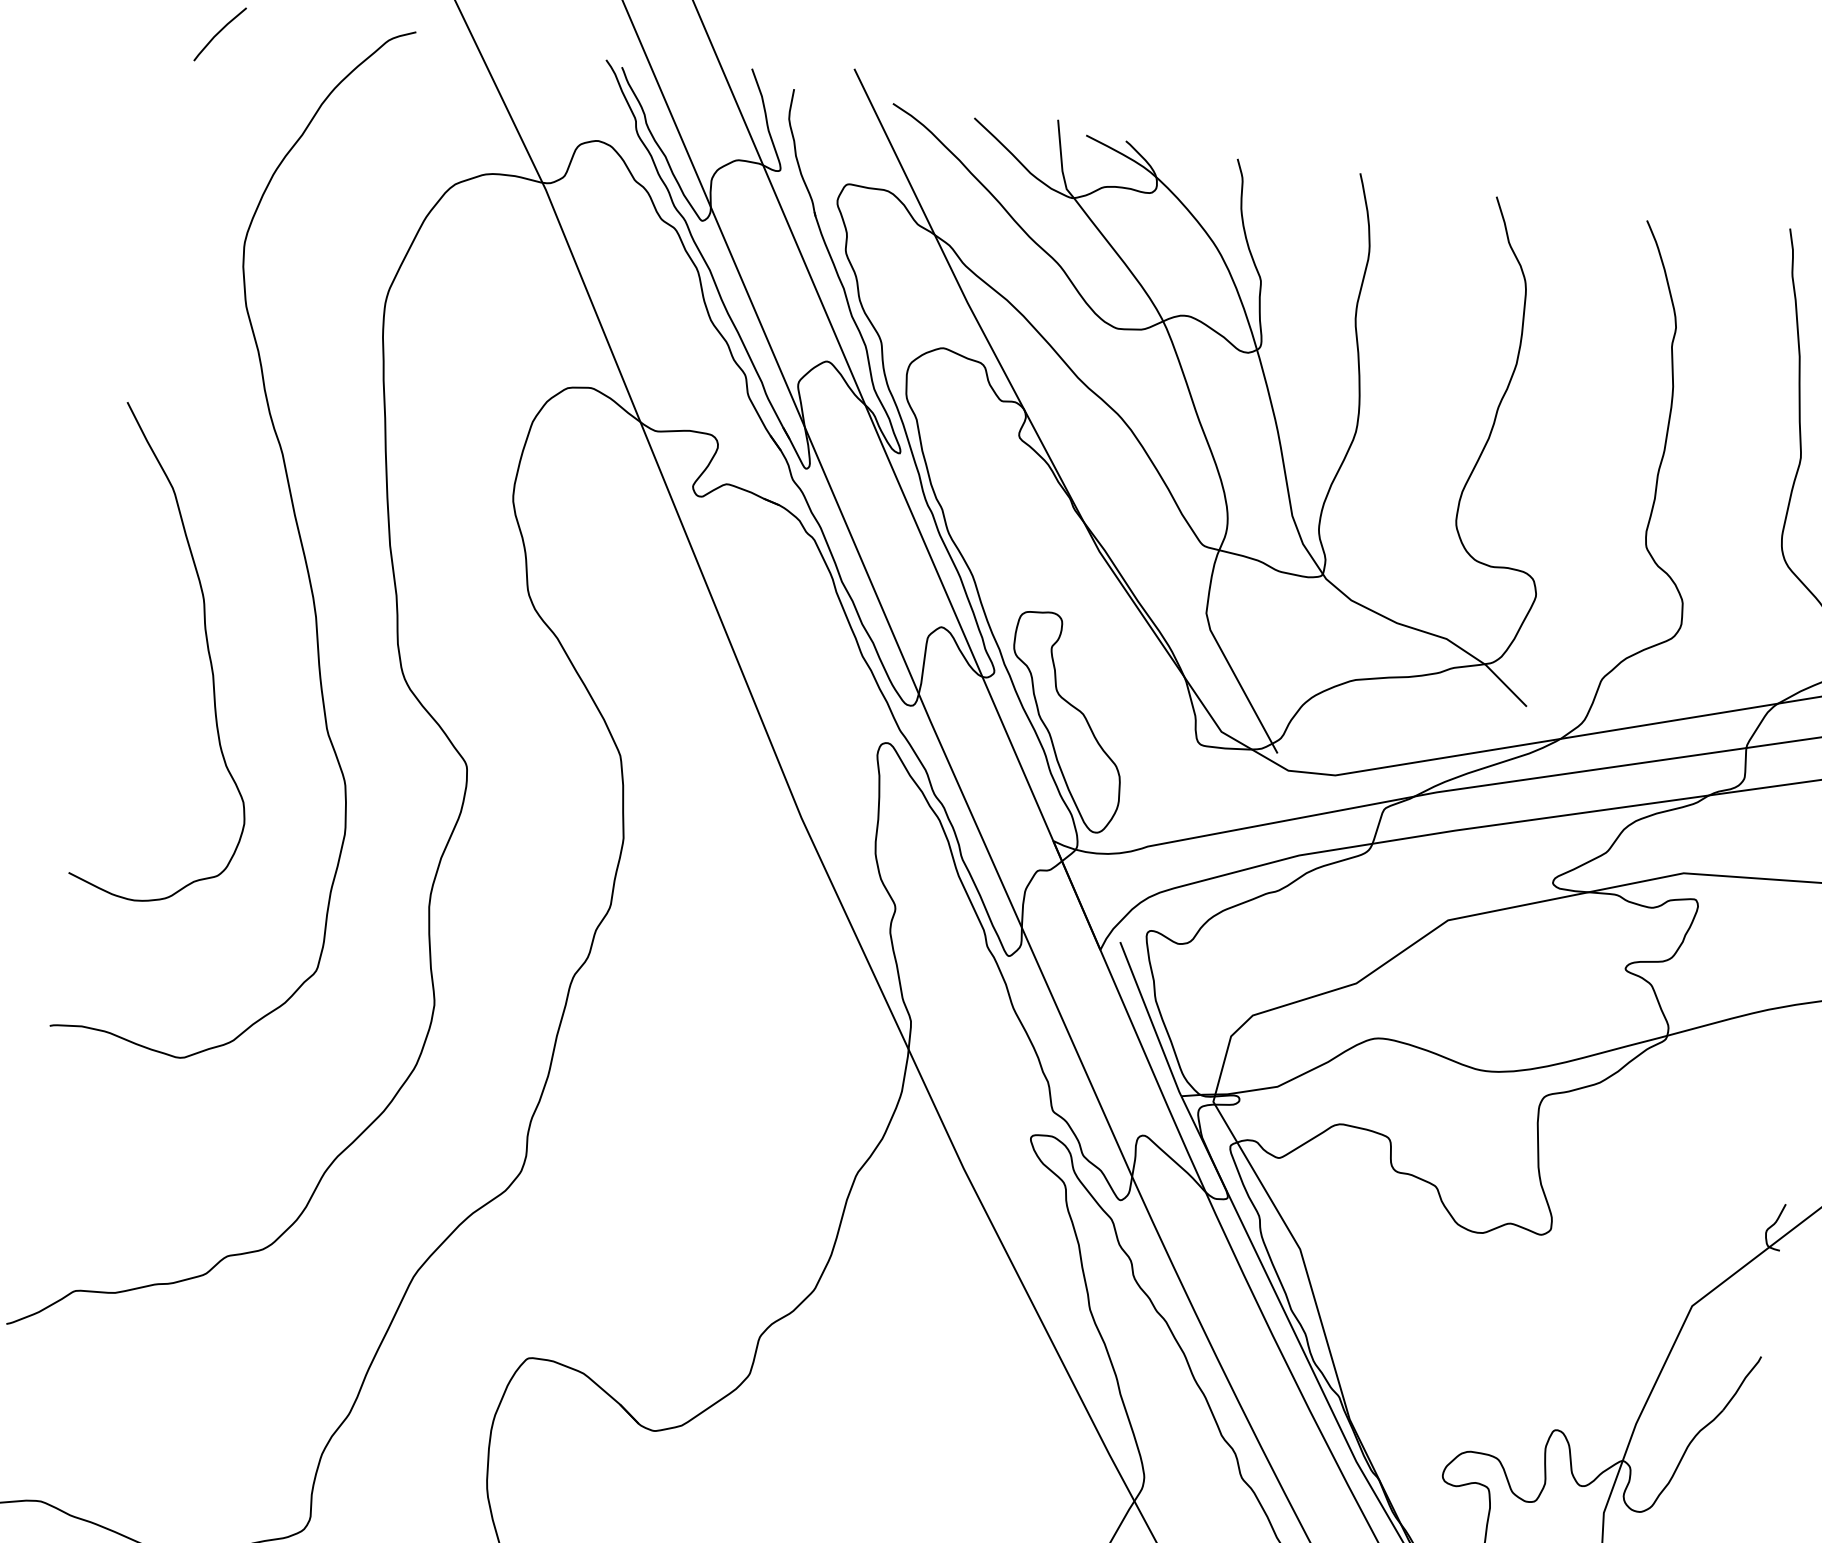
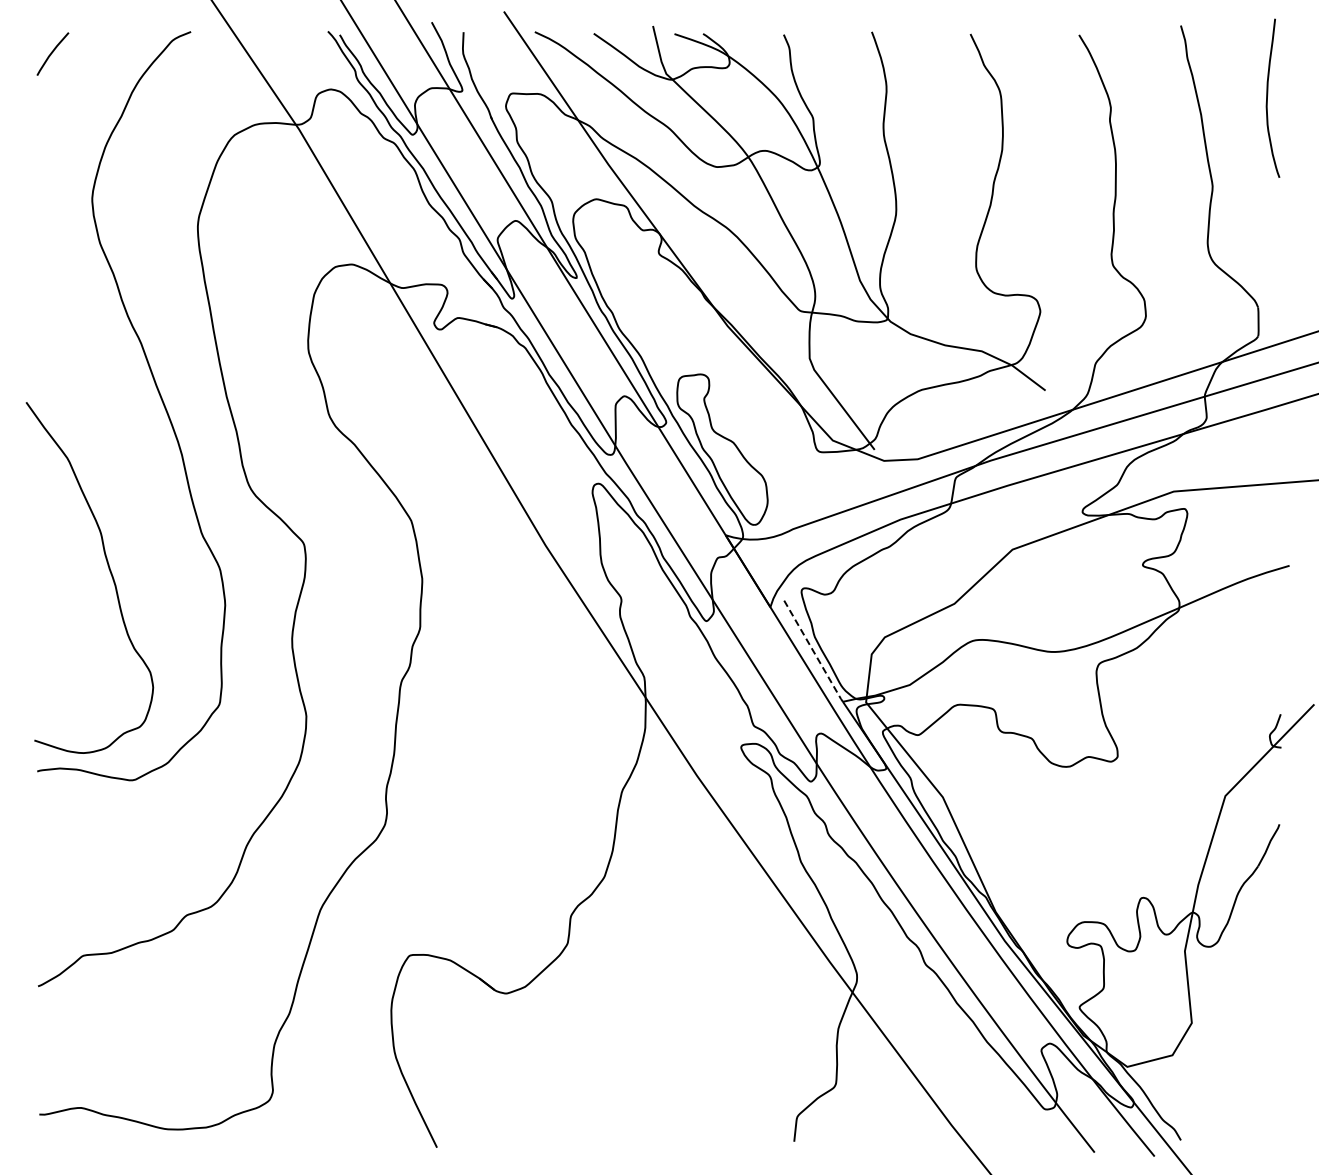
curve: (206, 651) -> (108, 569), moved
line: (1150, 1020) -> (813, 651), solid -> dashed

